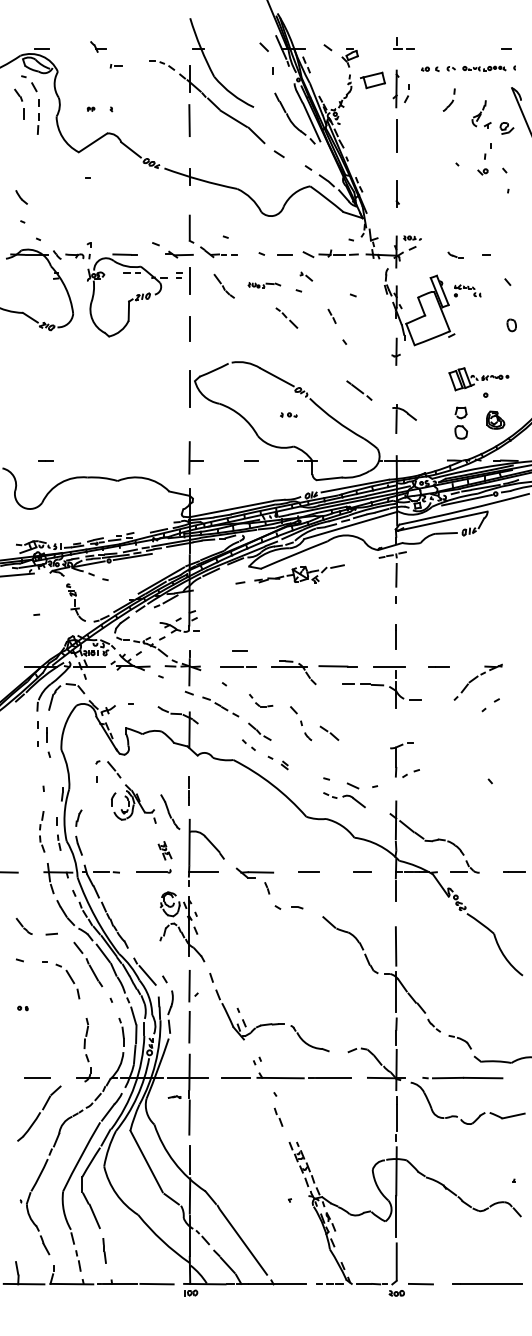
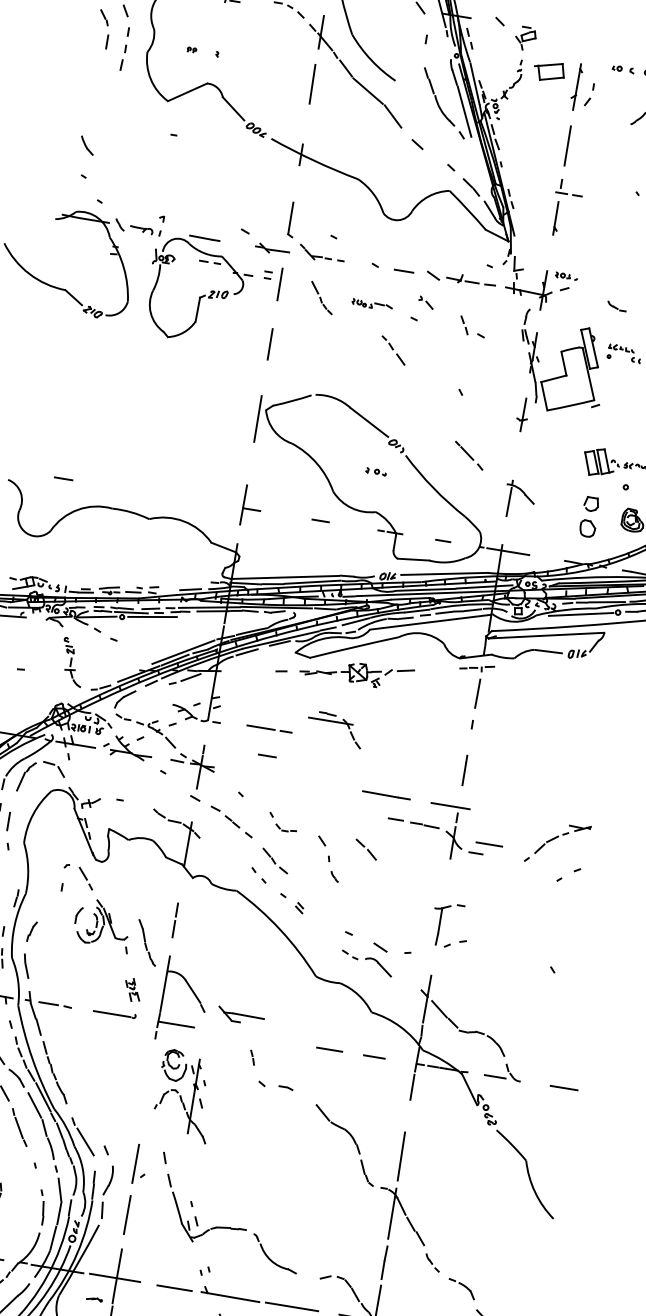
part: (403, 43) -> (569, 187), moved
line: (331, 315) -> (463, 324), moved
line: (238, 666) -> (269, 729), moved
line: (438, 666) -> (488, 844), moved
part: (293, 672) -> (334, 729), moved
line: (330, 732) -> (367, 848), moved
line: (308, 871) -> (328, 1048), moved
part: (254, 872) -> (240, 1014), moved
part: (182, 926) -> (185, 1095), moved

